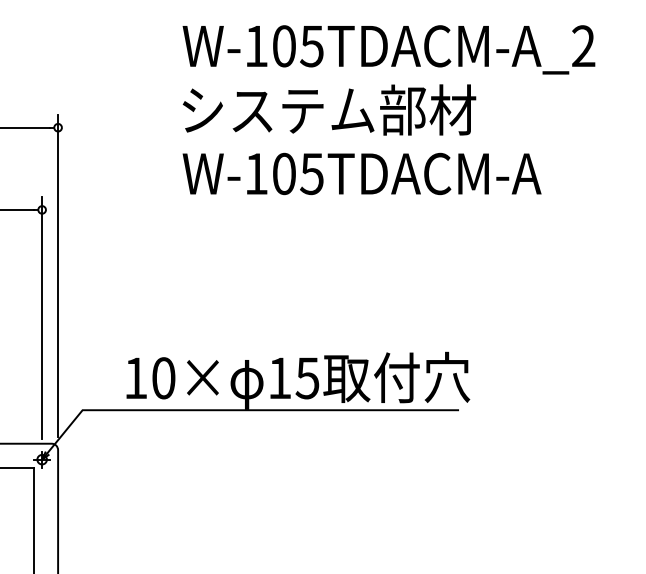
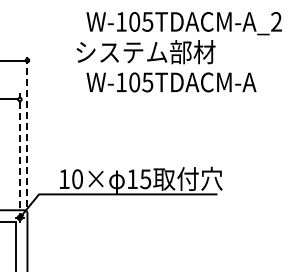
text: (328, 110) -> (145, 52), moved
line: (58, 275) -> (27, 130), solid -> dashed
line: (41, 317) -> (19, 150), solid -> dashed

